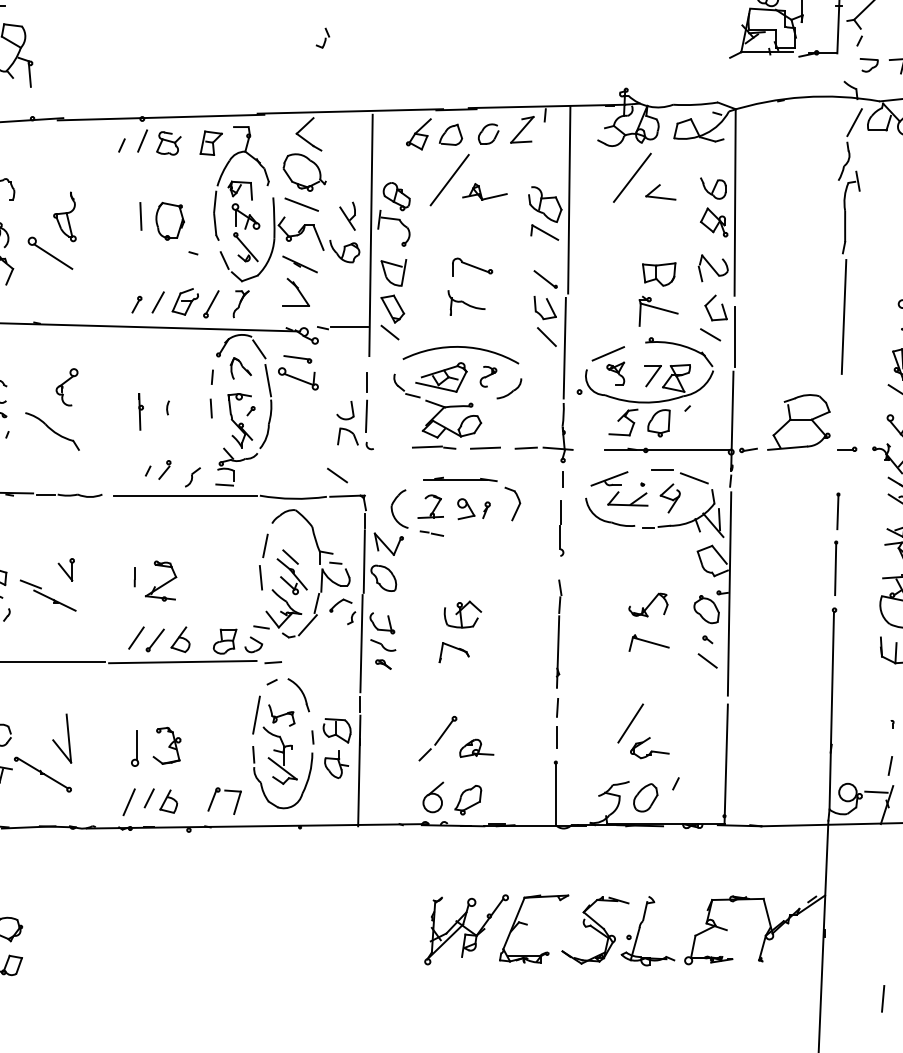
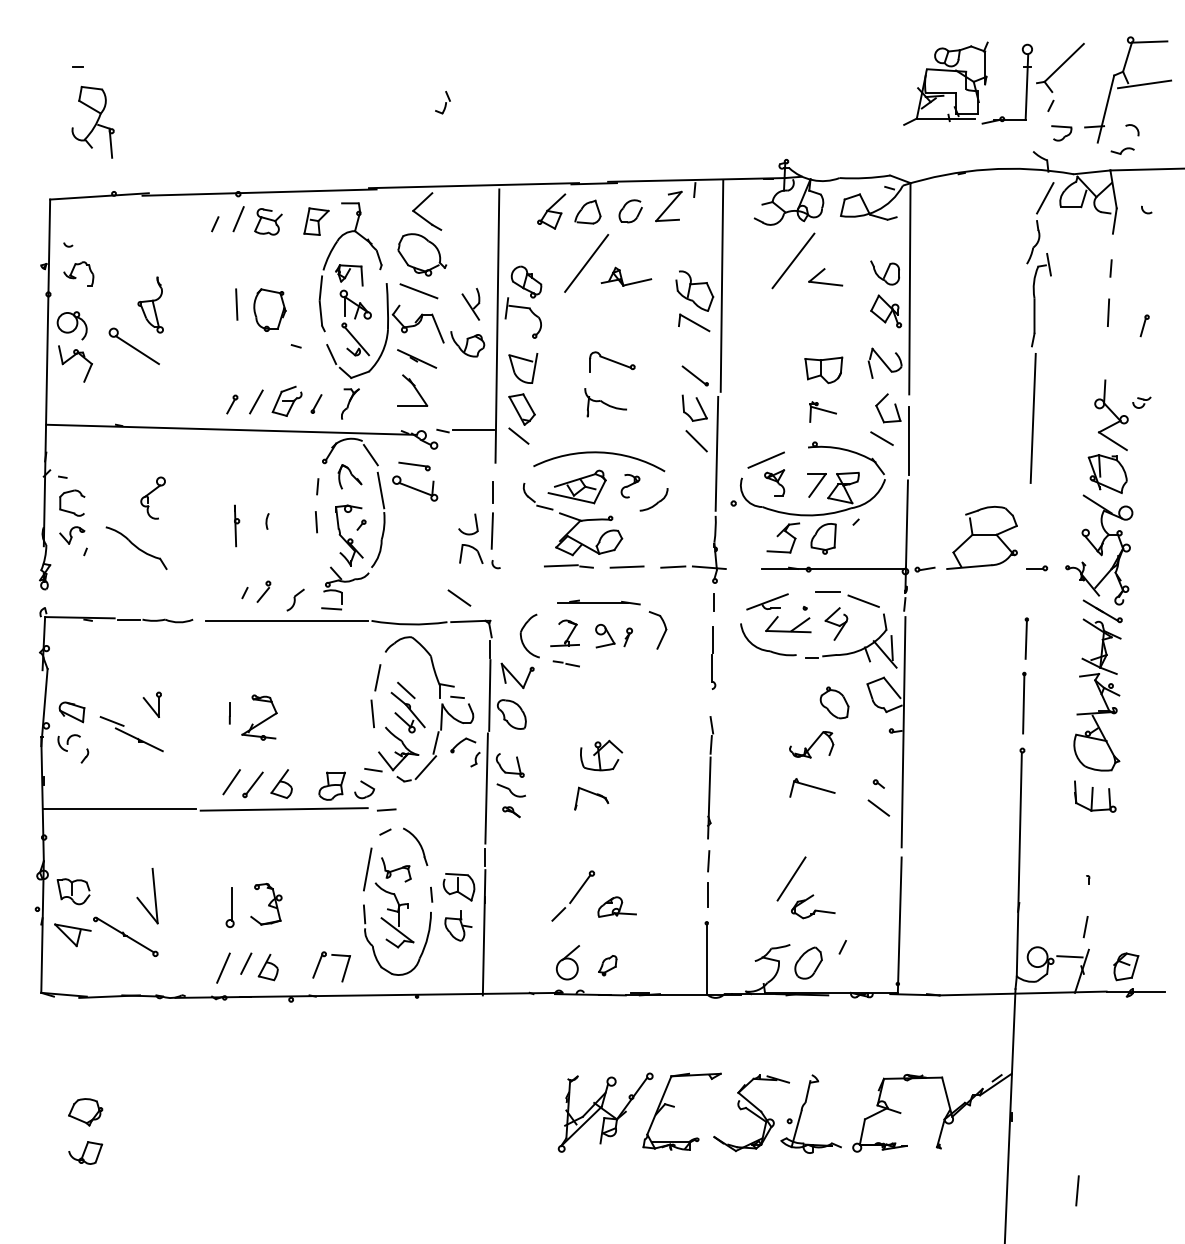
part: (211, 303) -> (316, 403), size x0.6
part: (658, 310) -> (822, 411), size x0.6
part: (706, 609) -> (834, 702), moved
part: (468, 799) -> (607, 965), size x0.6

